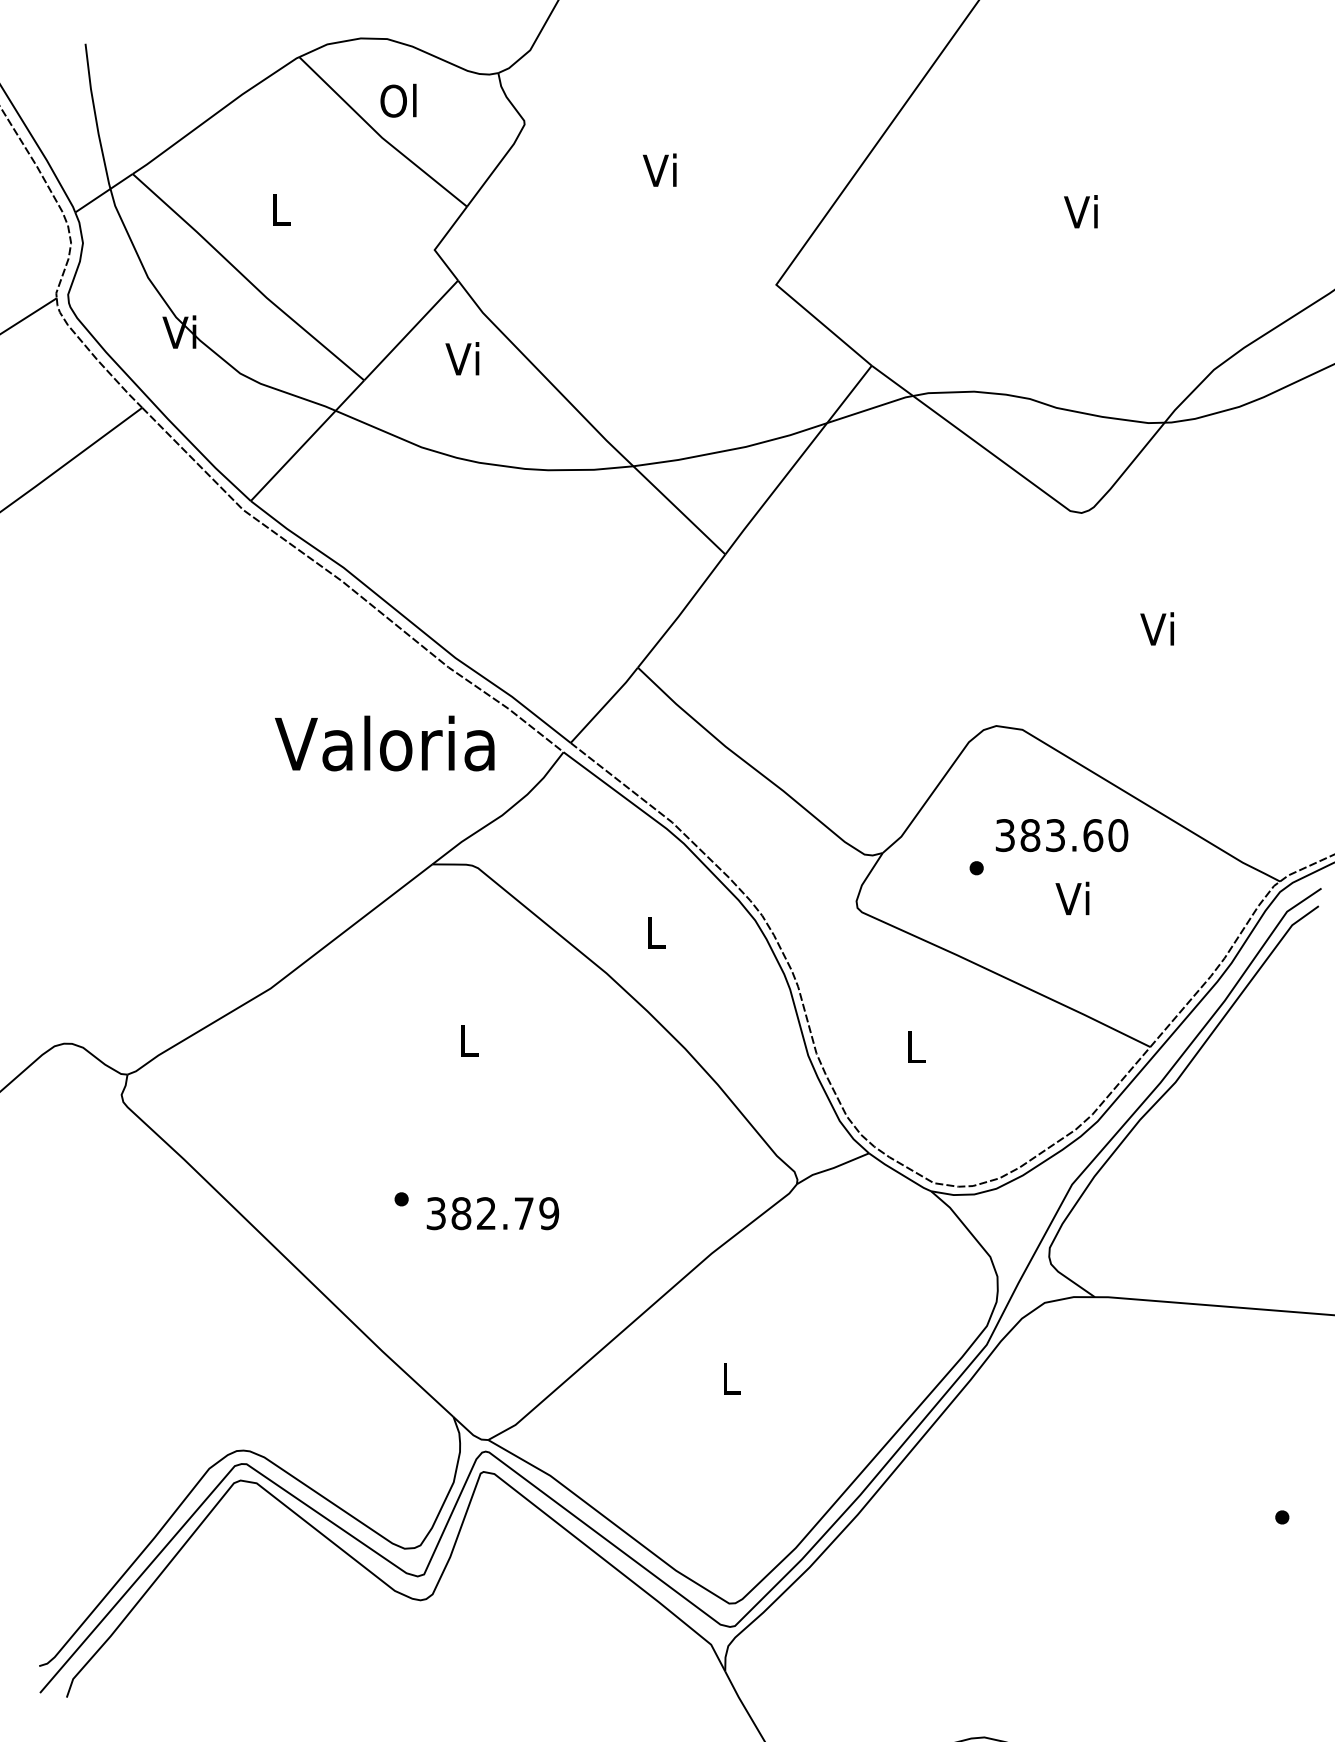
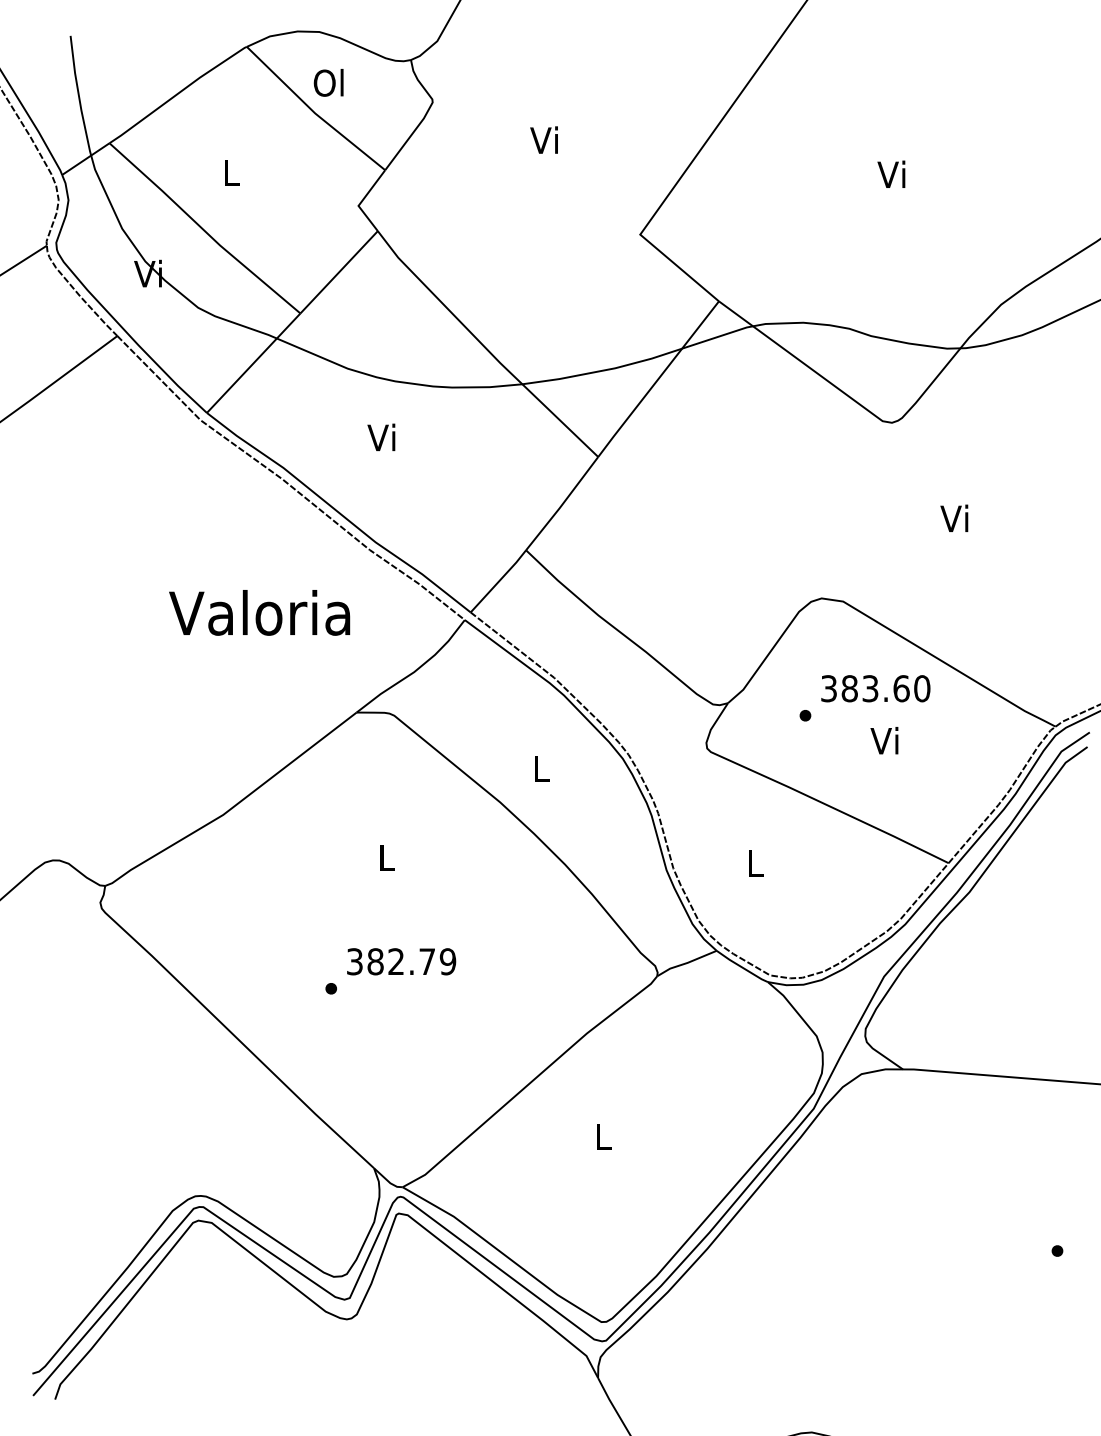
text: (462, 358) -> (381, 437), moved
text: (384, 743) -> (259, 612), moved
text: (492, 1213) -> (401, 961), moved

